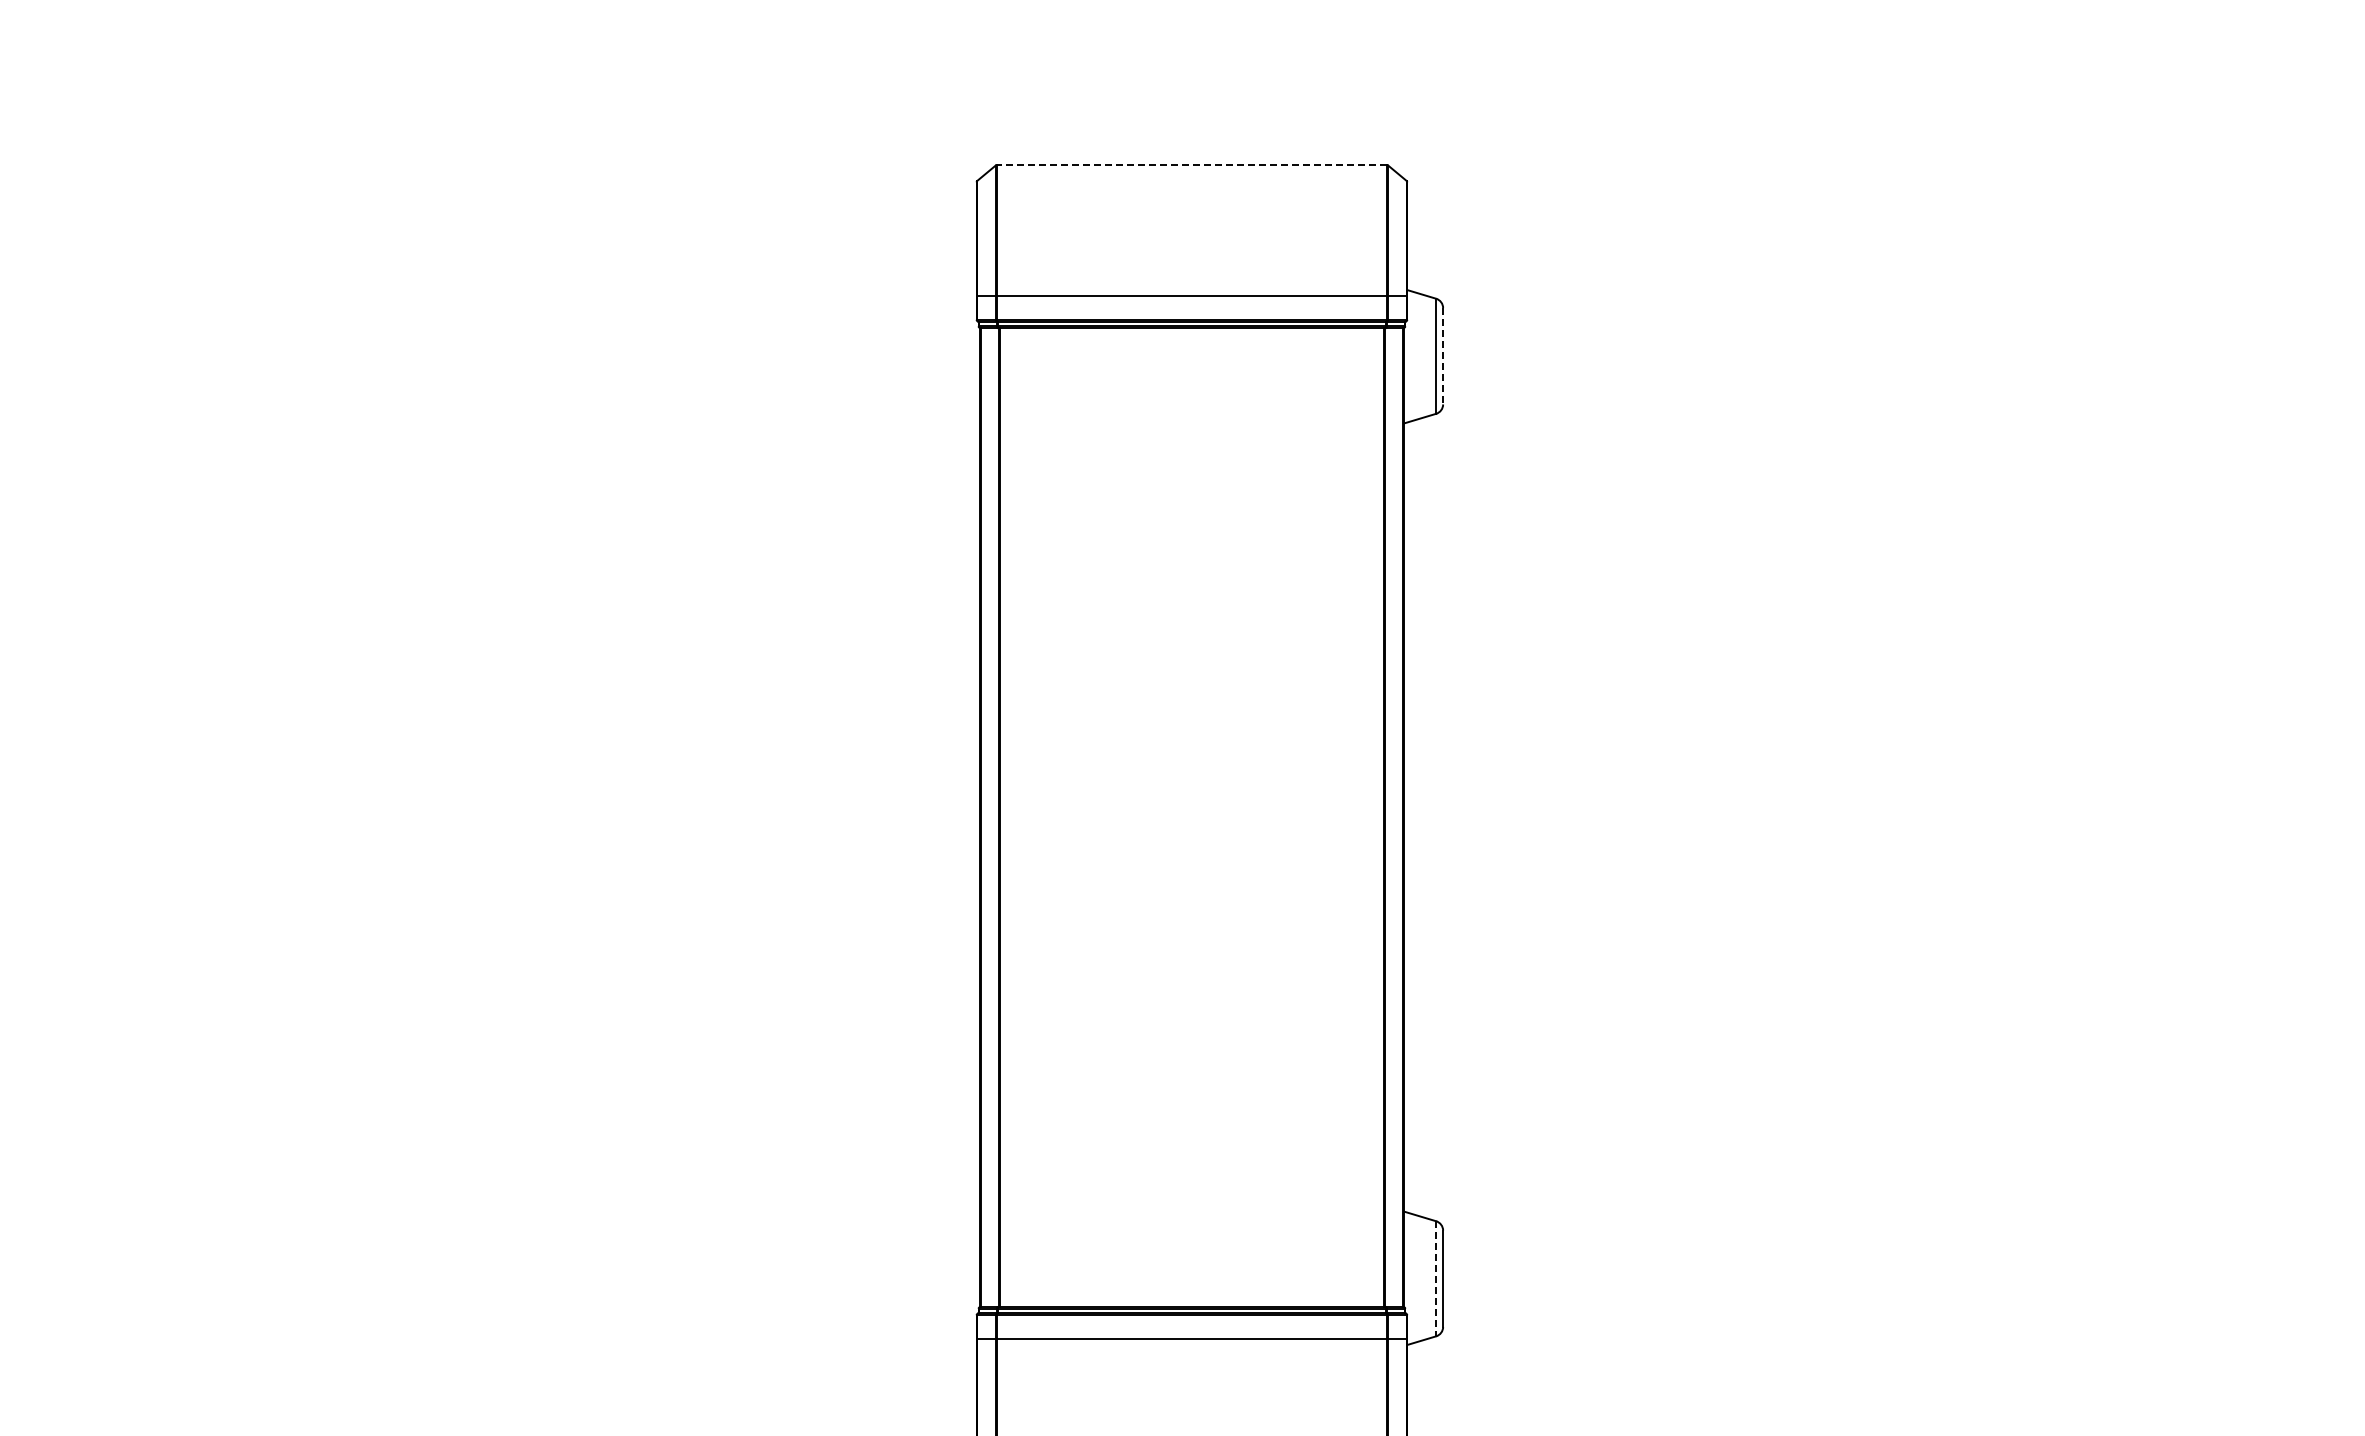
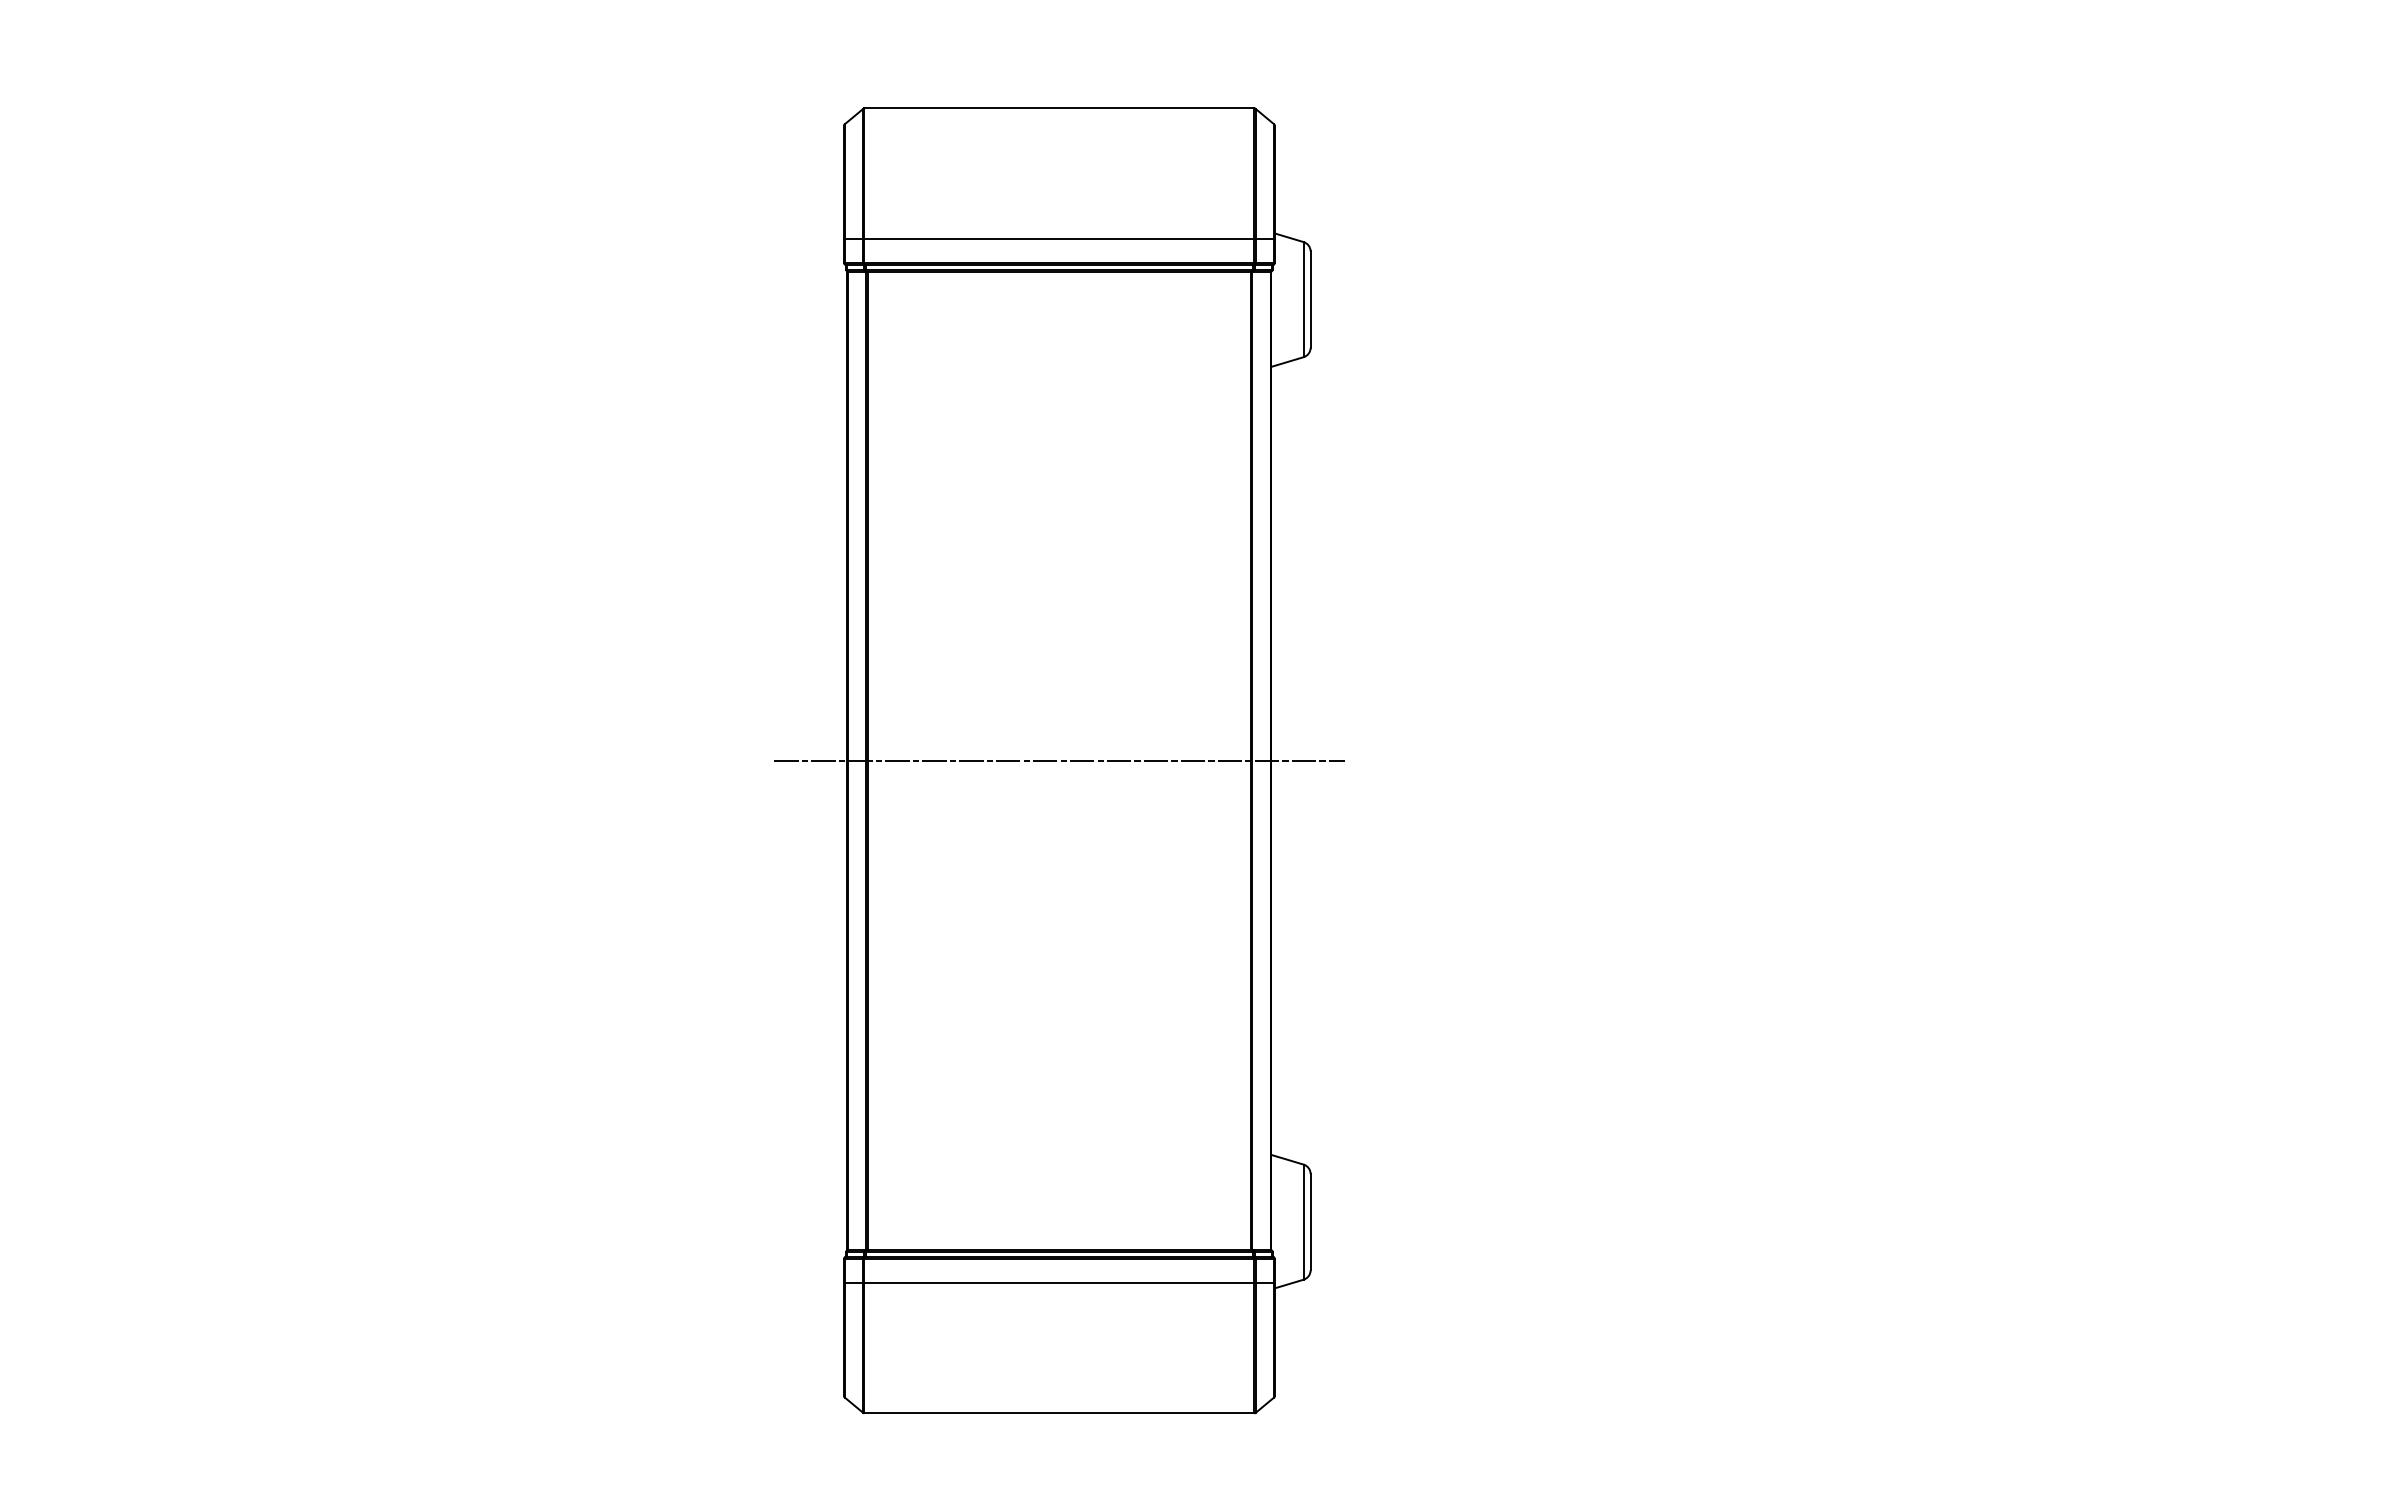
line: (1191, 165) -> (1058, 108), dashed -> solid
line: (1443, 357) -> (1310, 300), dashed -> solid
line: (1192, 817) -> (1059, 760), added
line: (1436, 1279) -> (1303, 1222), dashed -> solid

